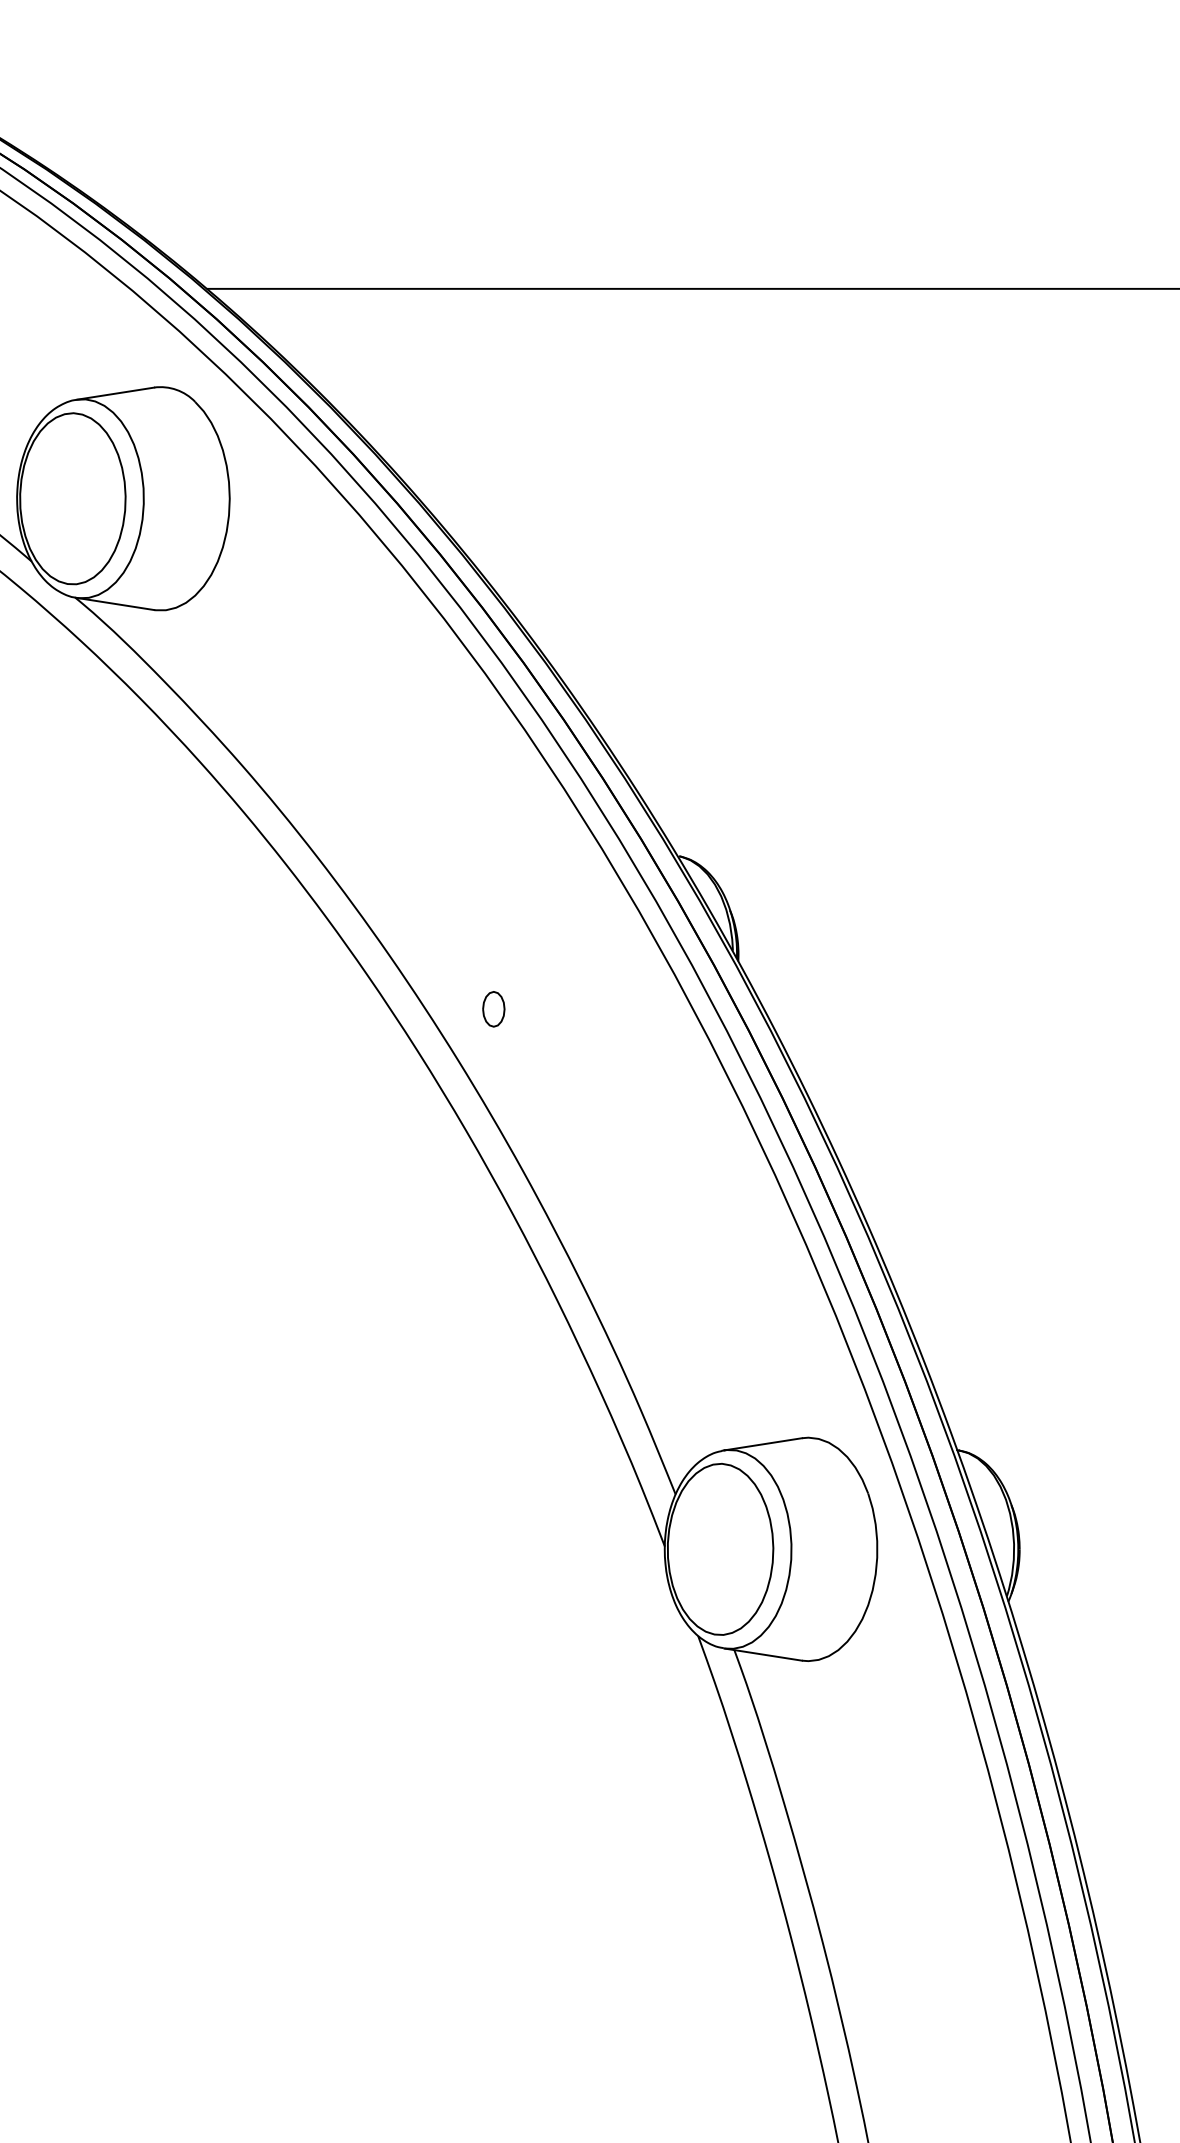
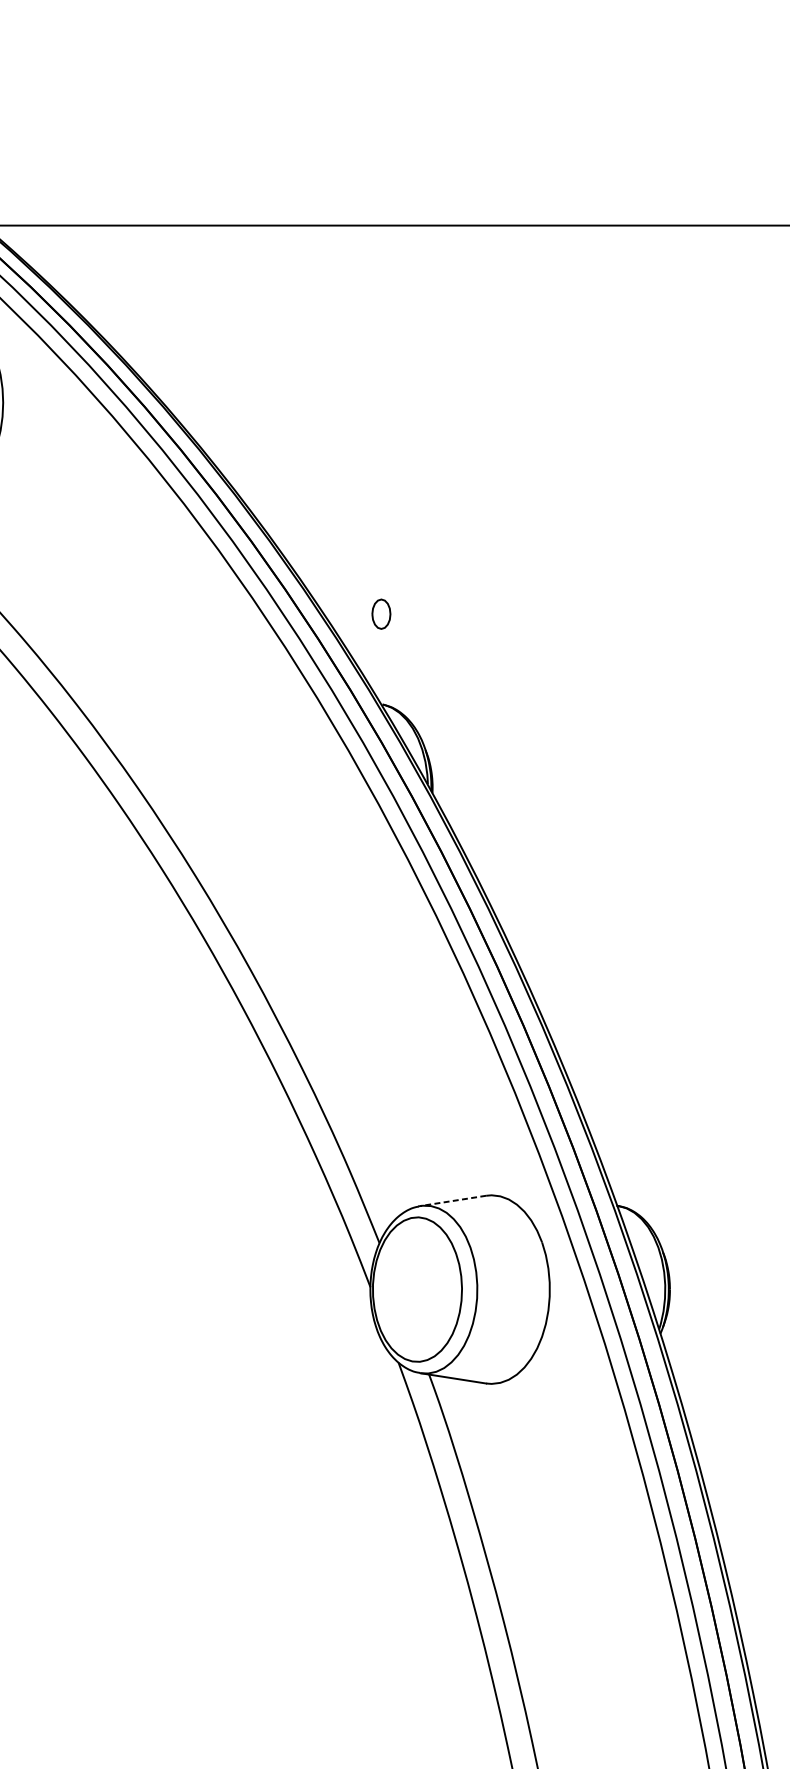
part: (493, 1009) -> (381, 614), moved
line: (762, 1444) -> (452, 1201), solid -> dashed

